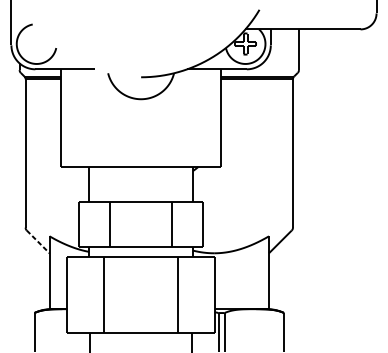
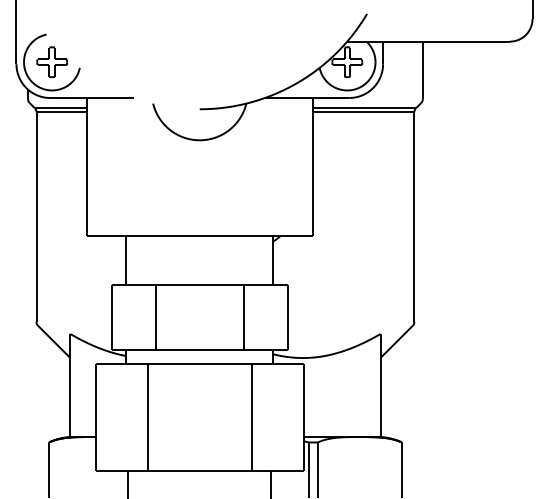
part: (36, 44) -> (51, 62), added
line: (38, 241) -> (54, 341), dashed -> solid

